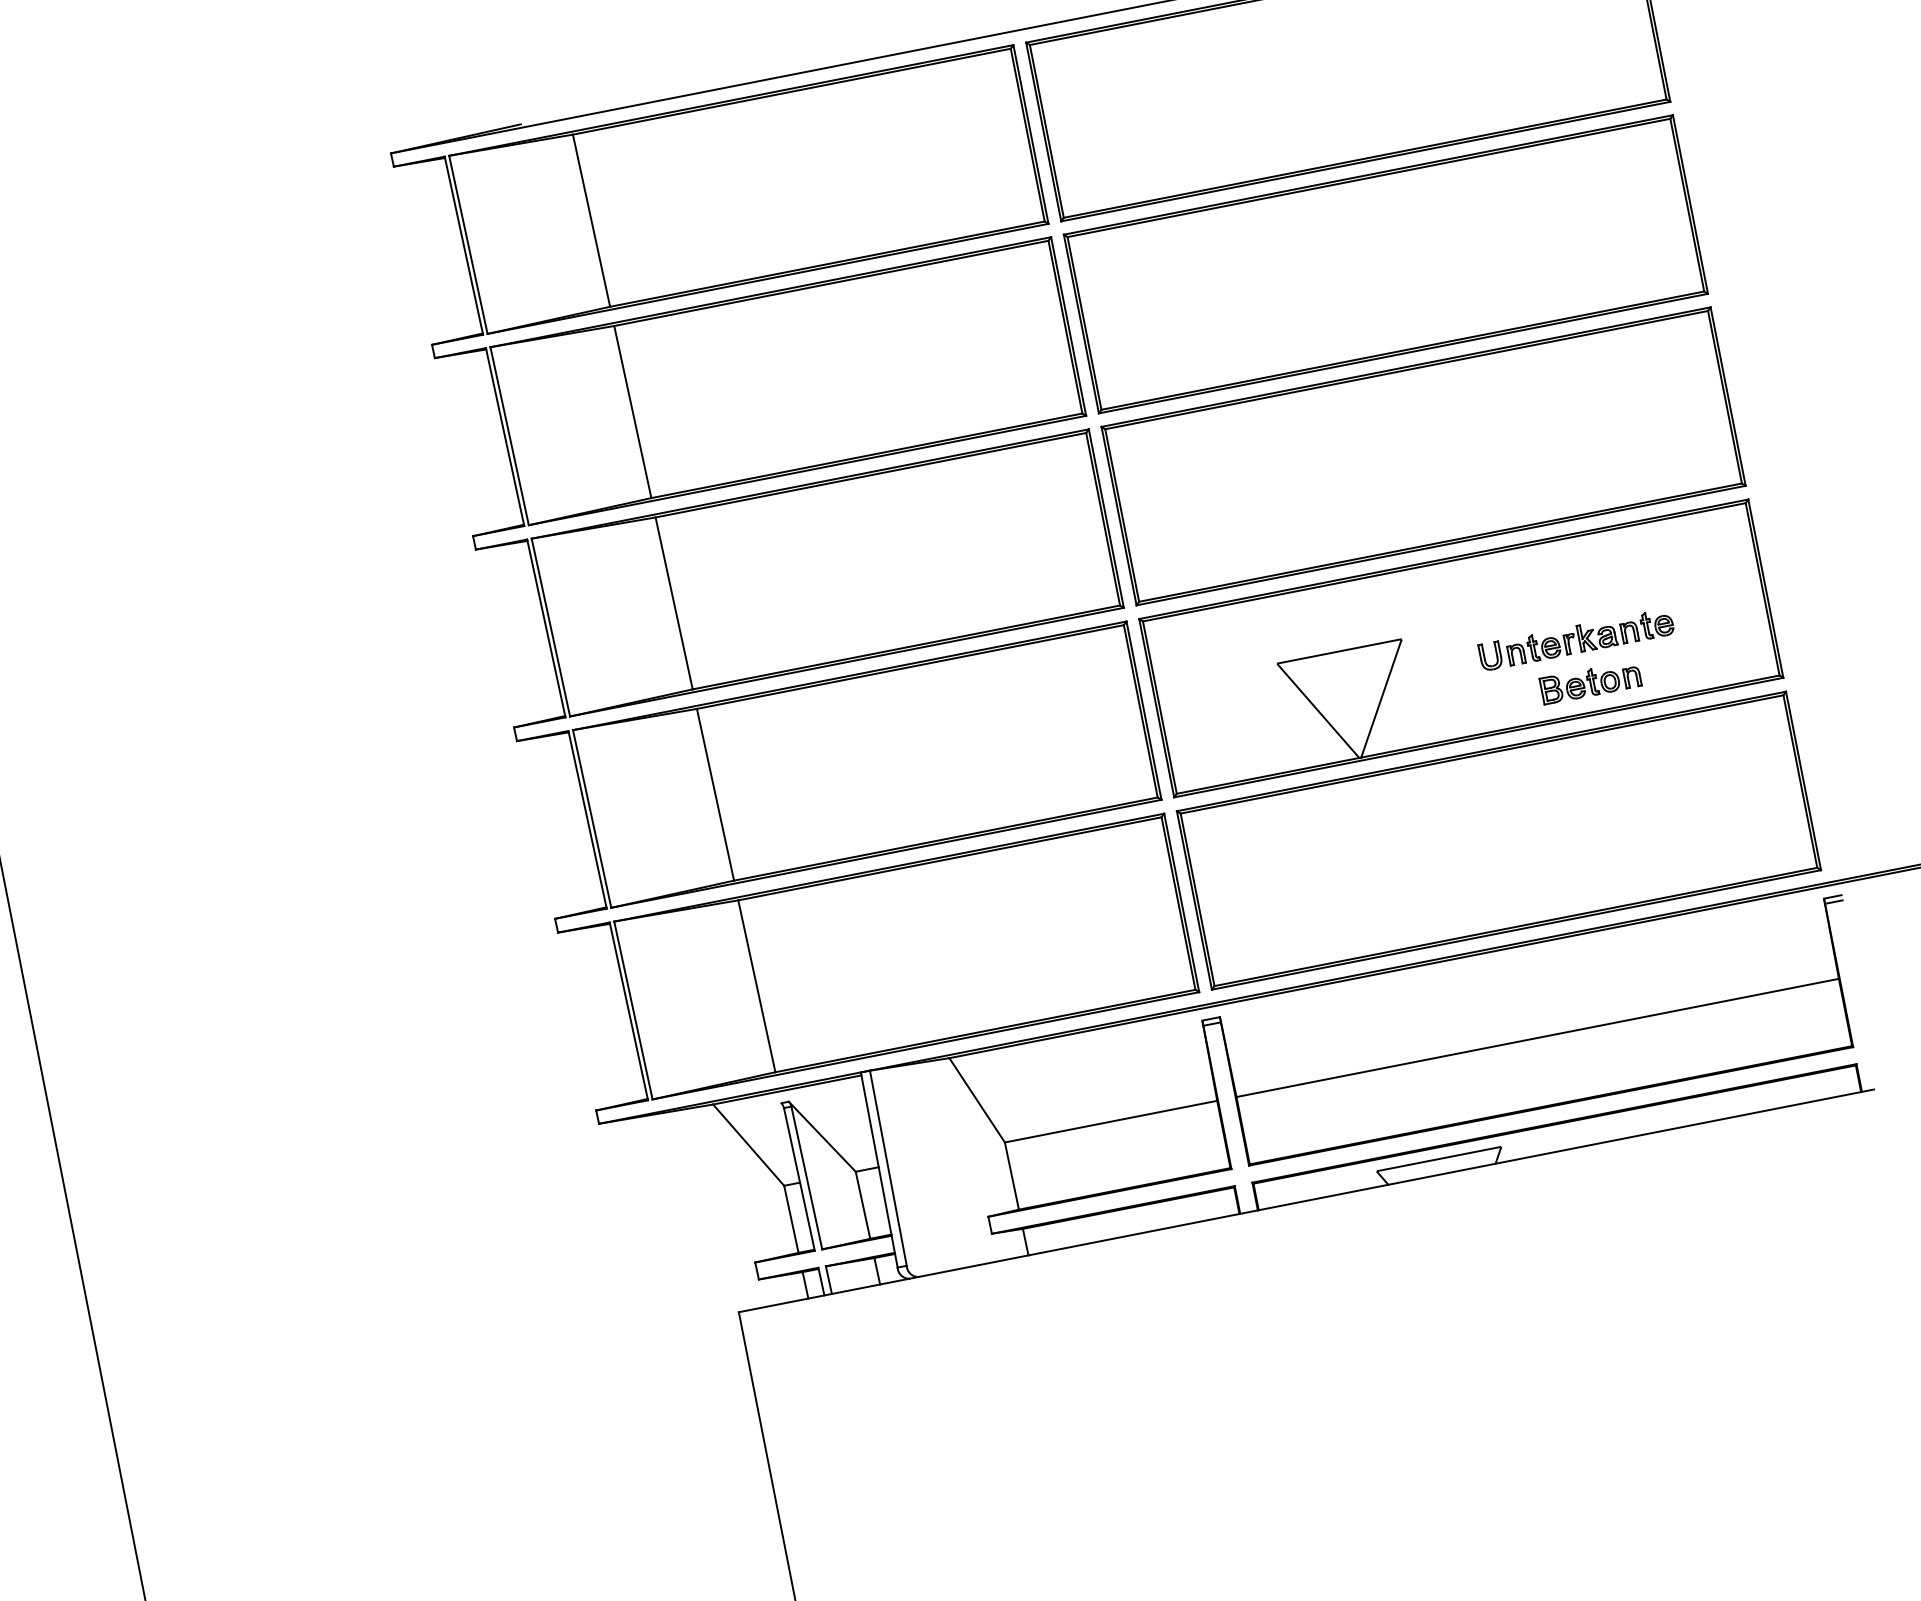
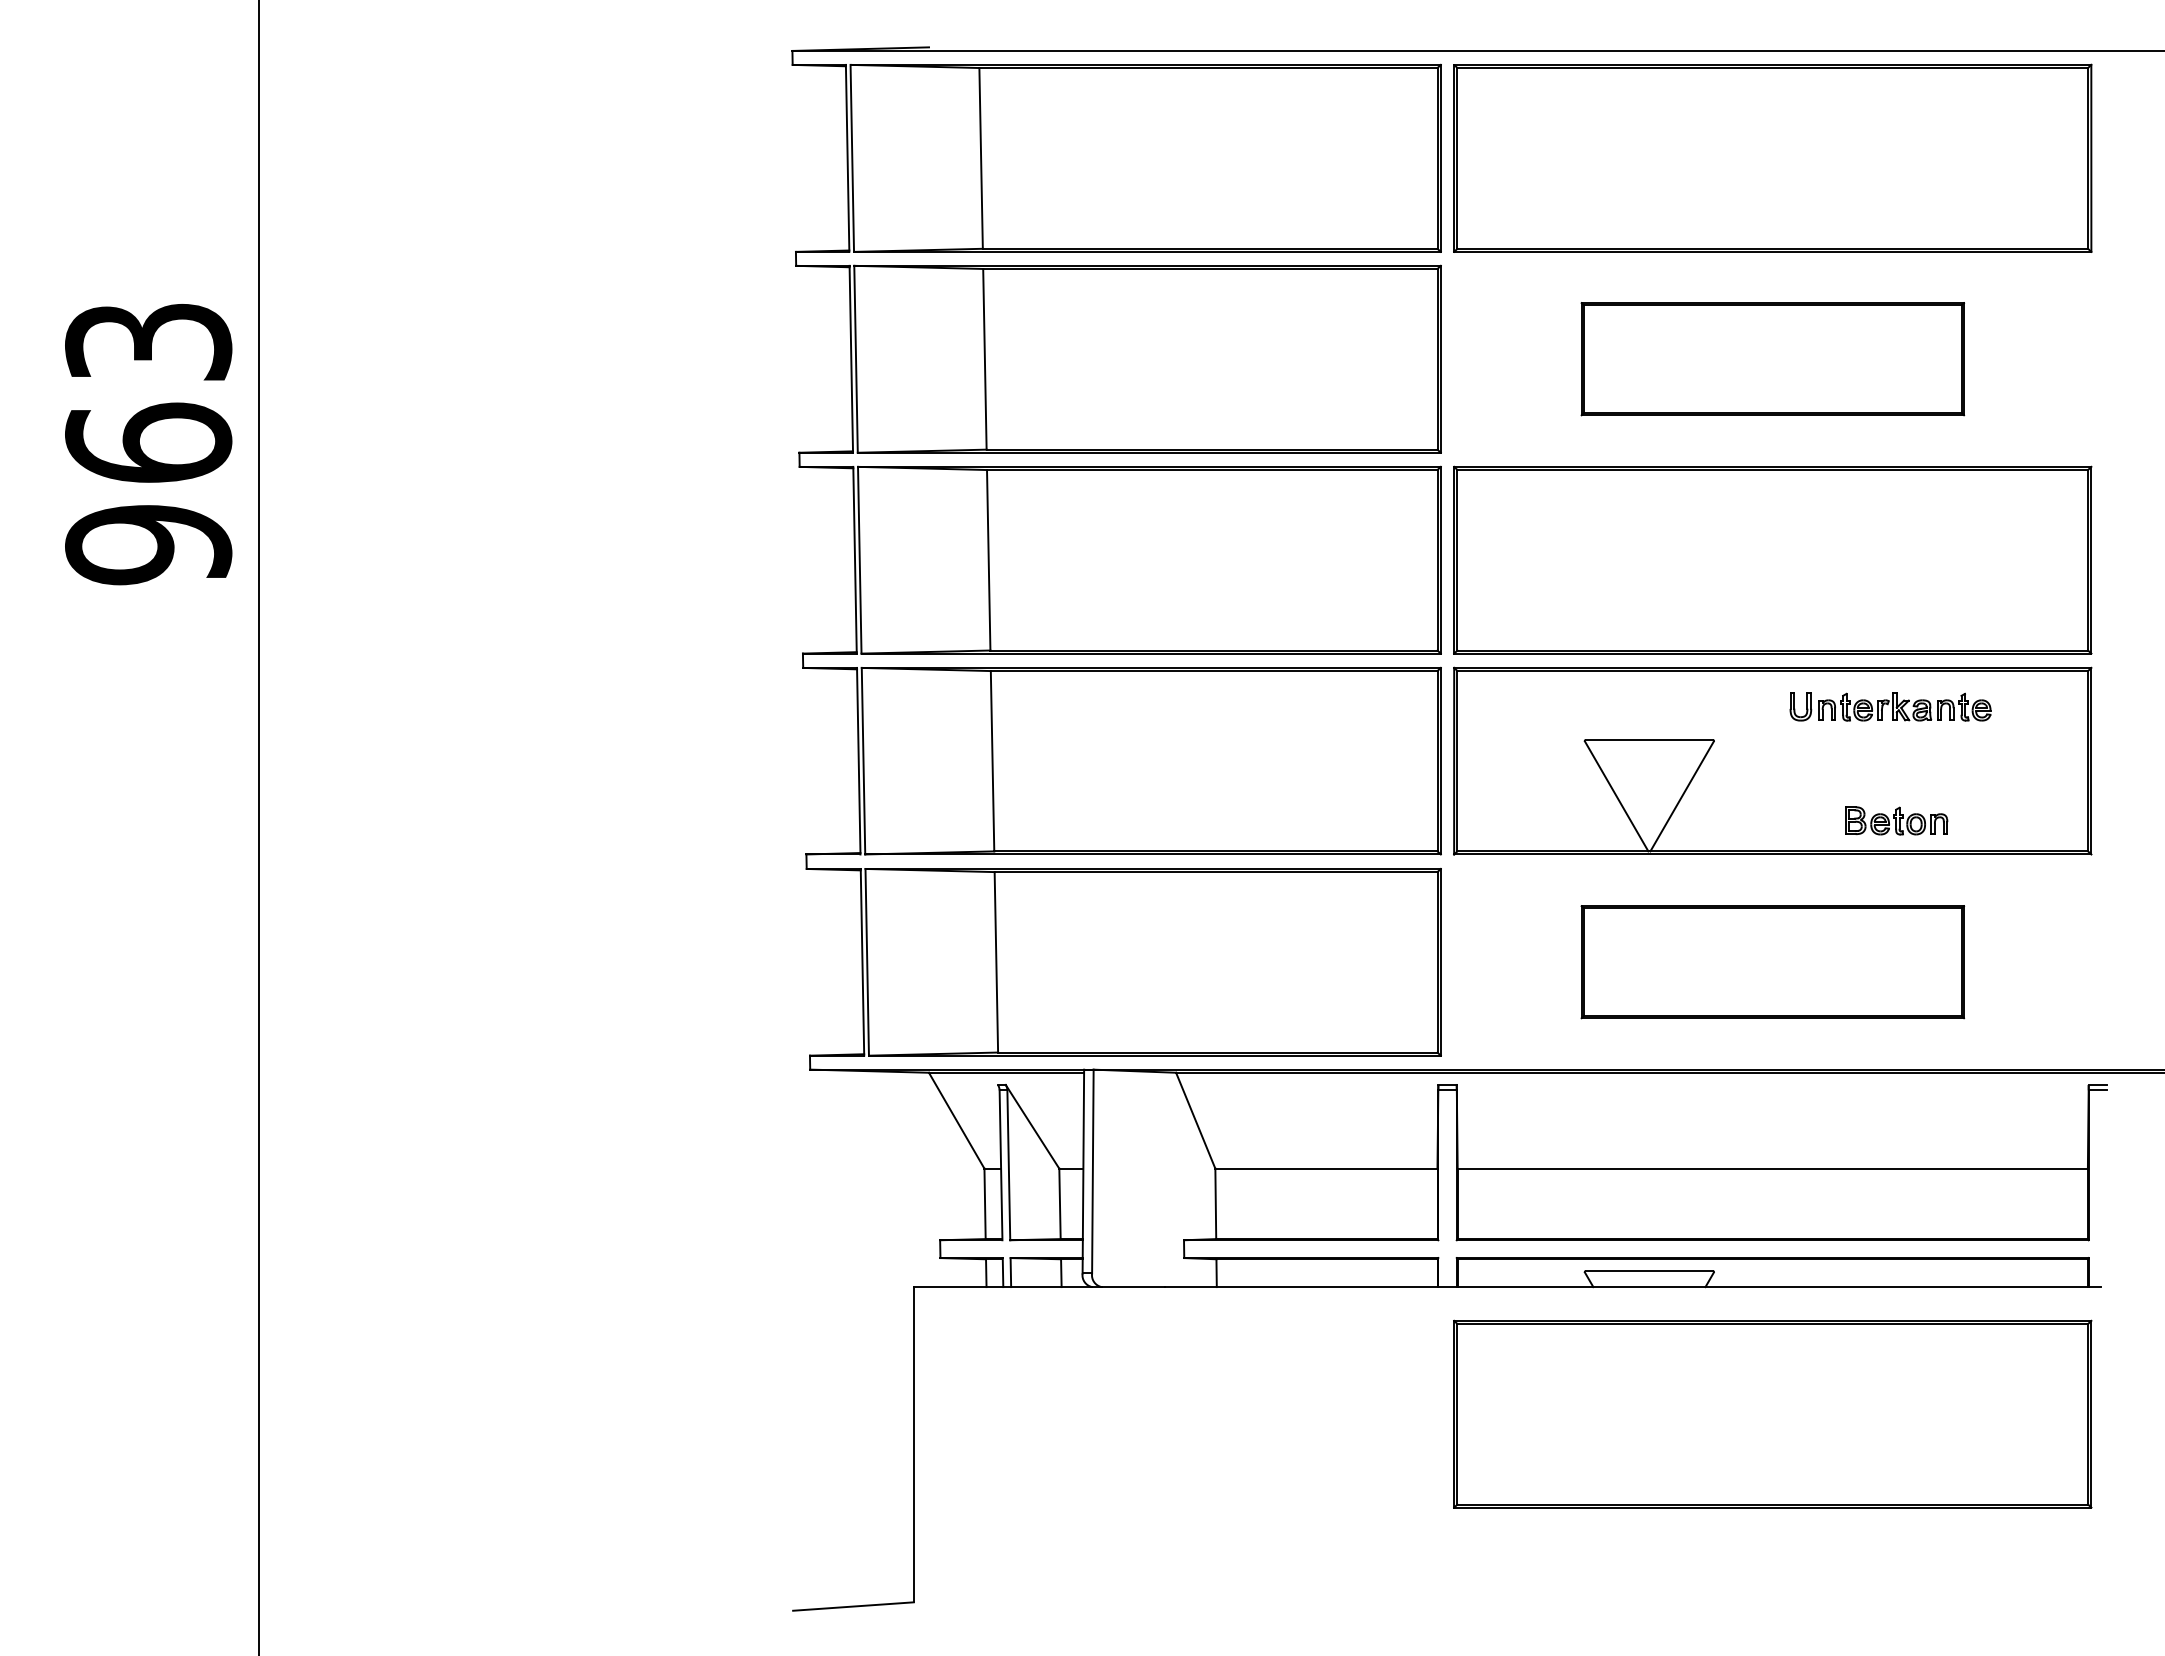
part: (1385, 263) -> (1772, 358), size x0.6
part: (1576, 639) -> (1890, 706), moved
part: (1498, 839) -> (1772, 961), size x0.6
part: (1583, 1272) -> (1772, 1413), added

